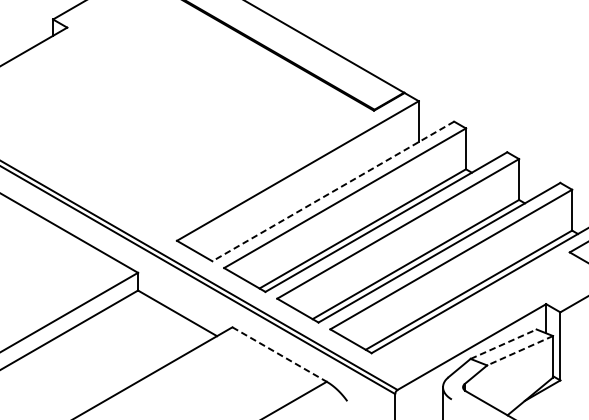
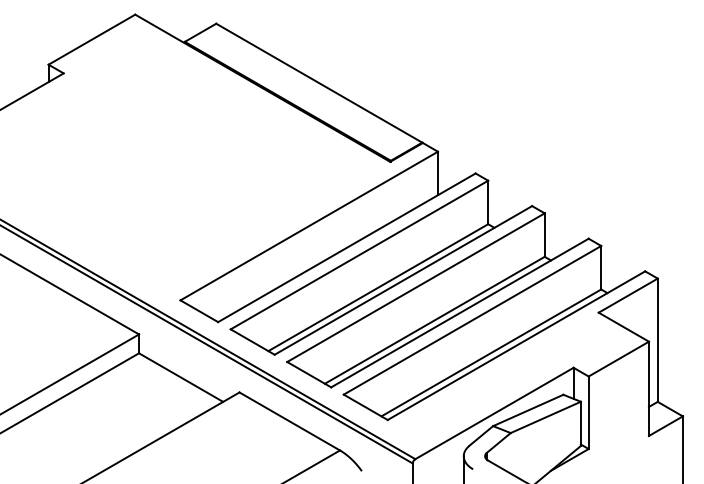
line: (332, 191) -> (346, 247), dashed -> solid
line: (503, 344) -> (528, 410), dashed -> solid
line: (519, 350) -> (545, 417), dashed -> solid
line: (280, 354) -> (290, 421), dashed -> solid

